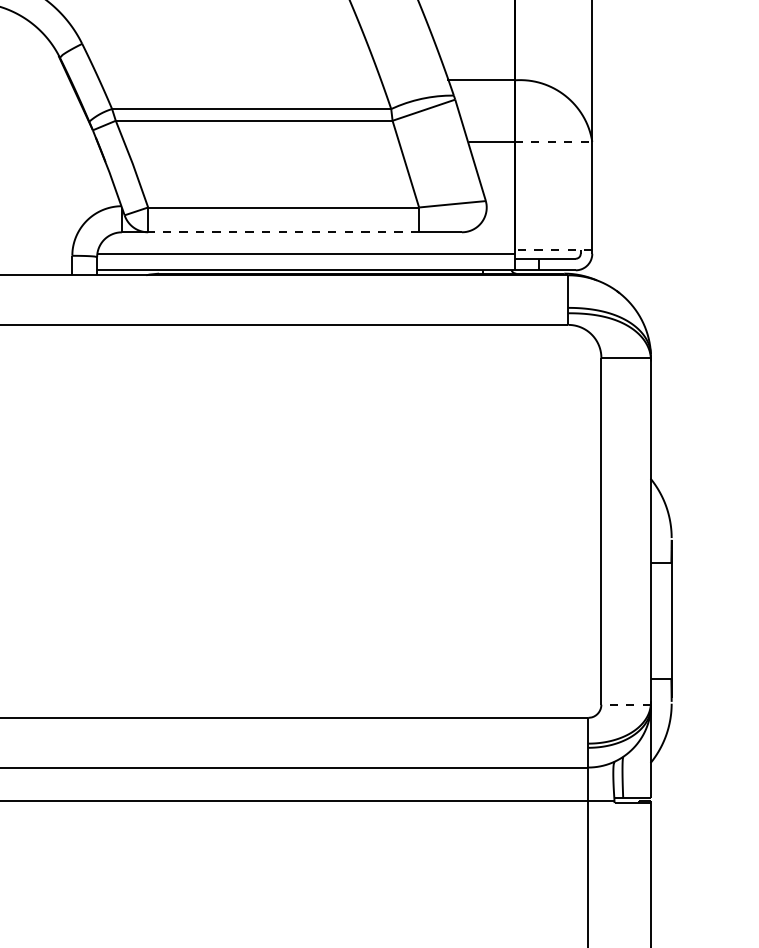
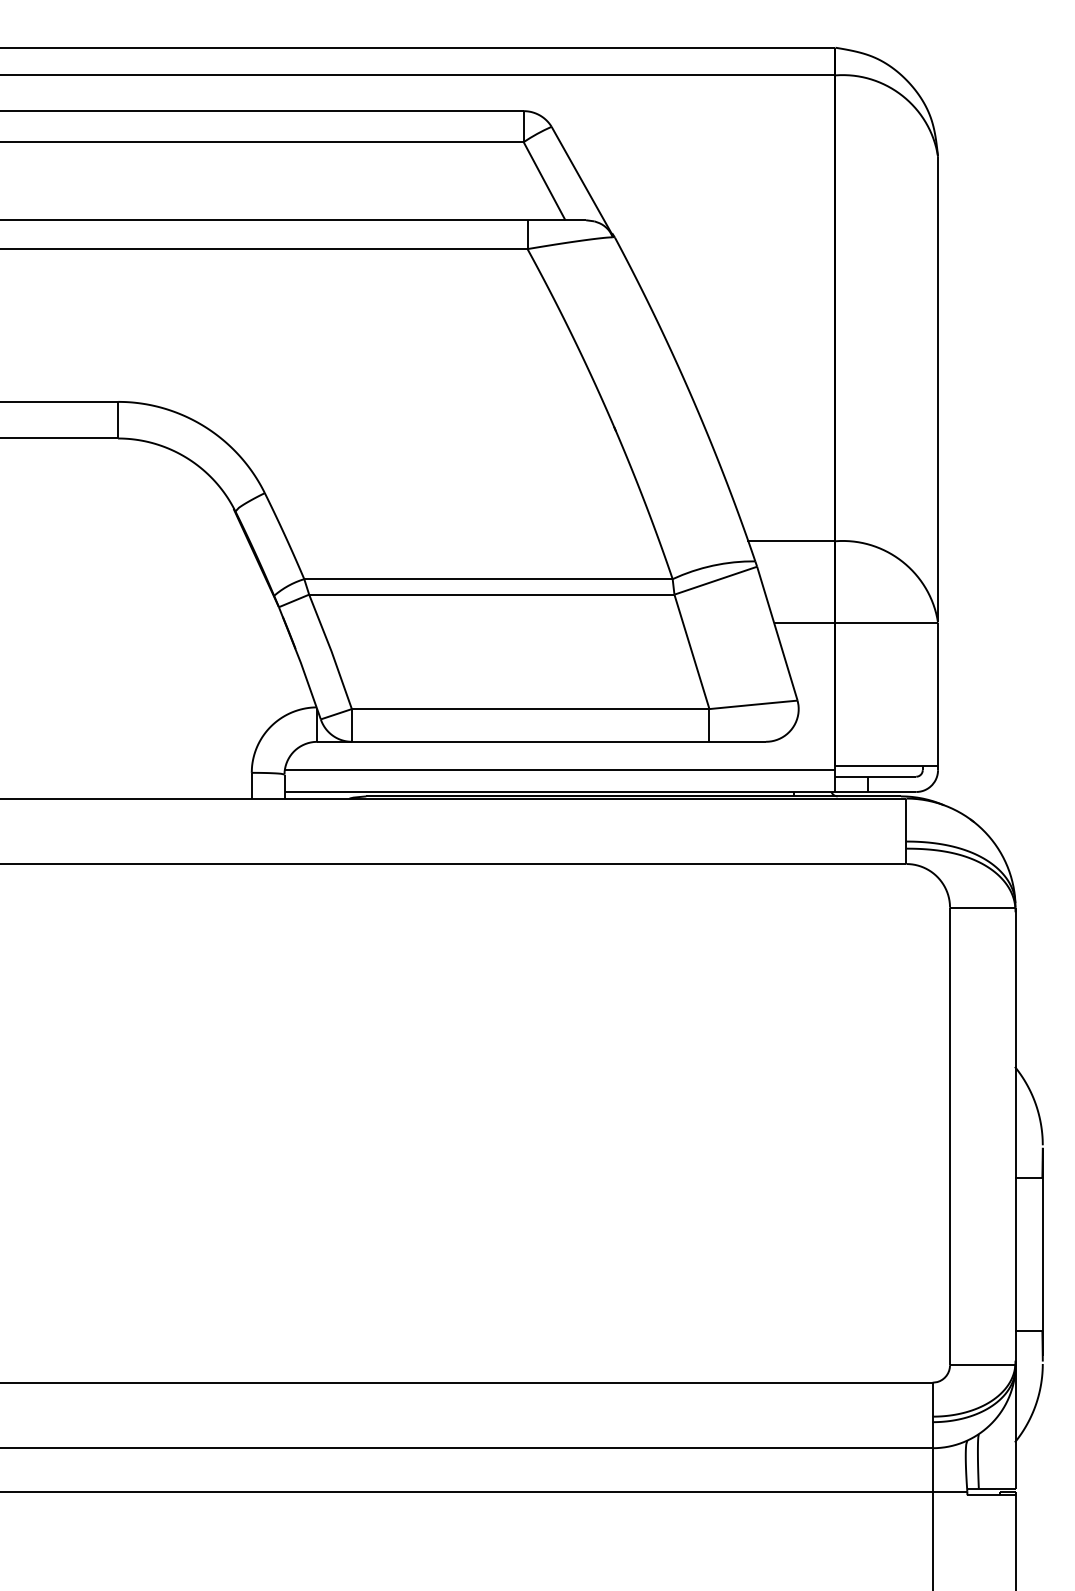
line: (554, 141) -> (887, 622), dashed -> solid
line: (283, 232) -> (530, 741), dashed -> solid
line: (553, 250) -> (886, 765), dashed -> solid
line: (625, 704) -> (982, 1365), dashed -> solid

